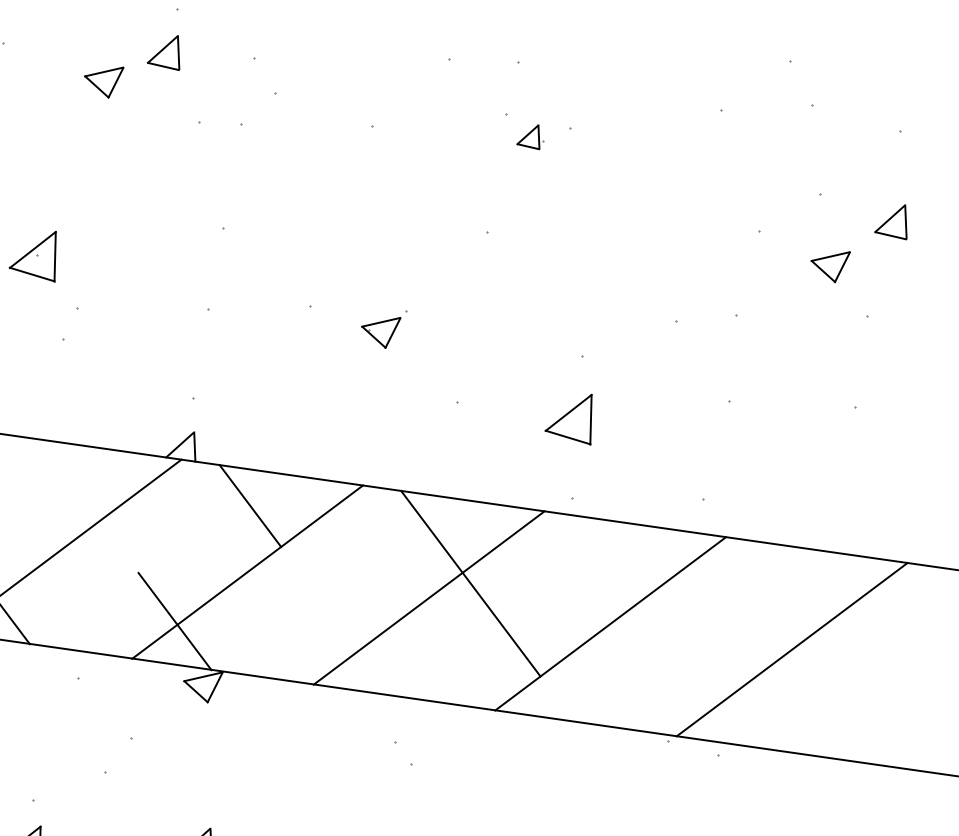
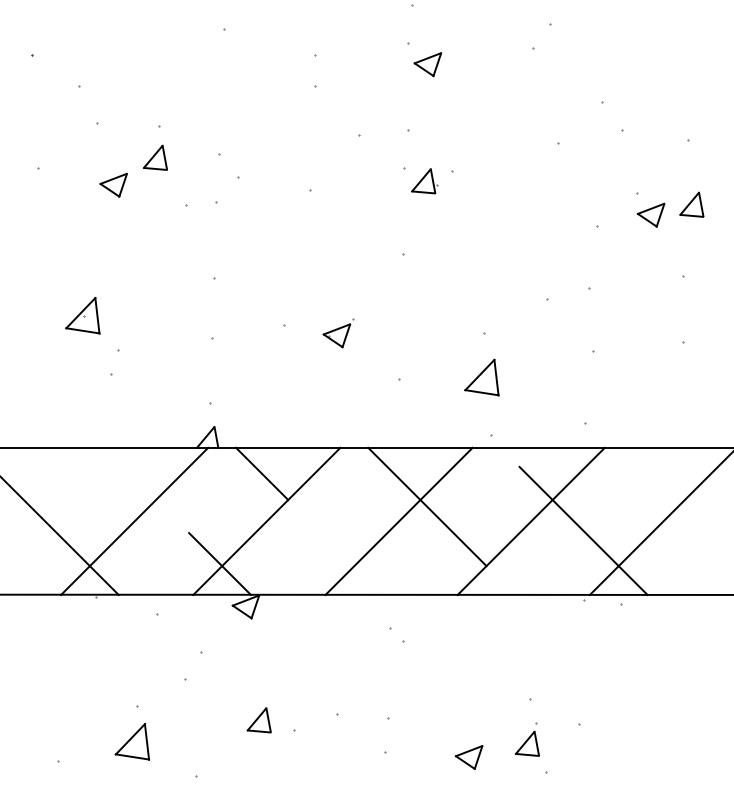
part: (530, 136) -> (424, 181), size x1.43
part: (828, 264) -> (650, 214), moved
line: (680, 646) -> (583, 530), added

